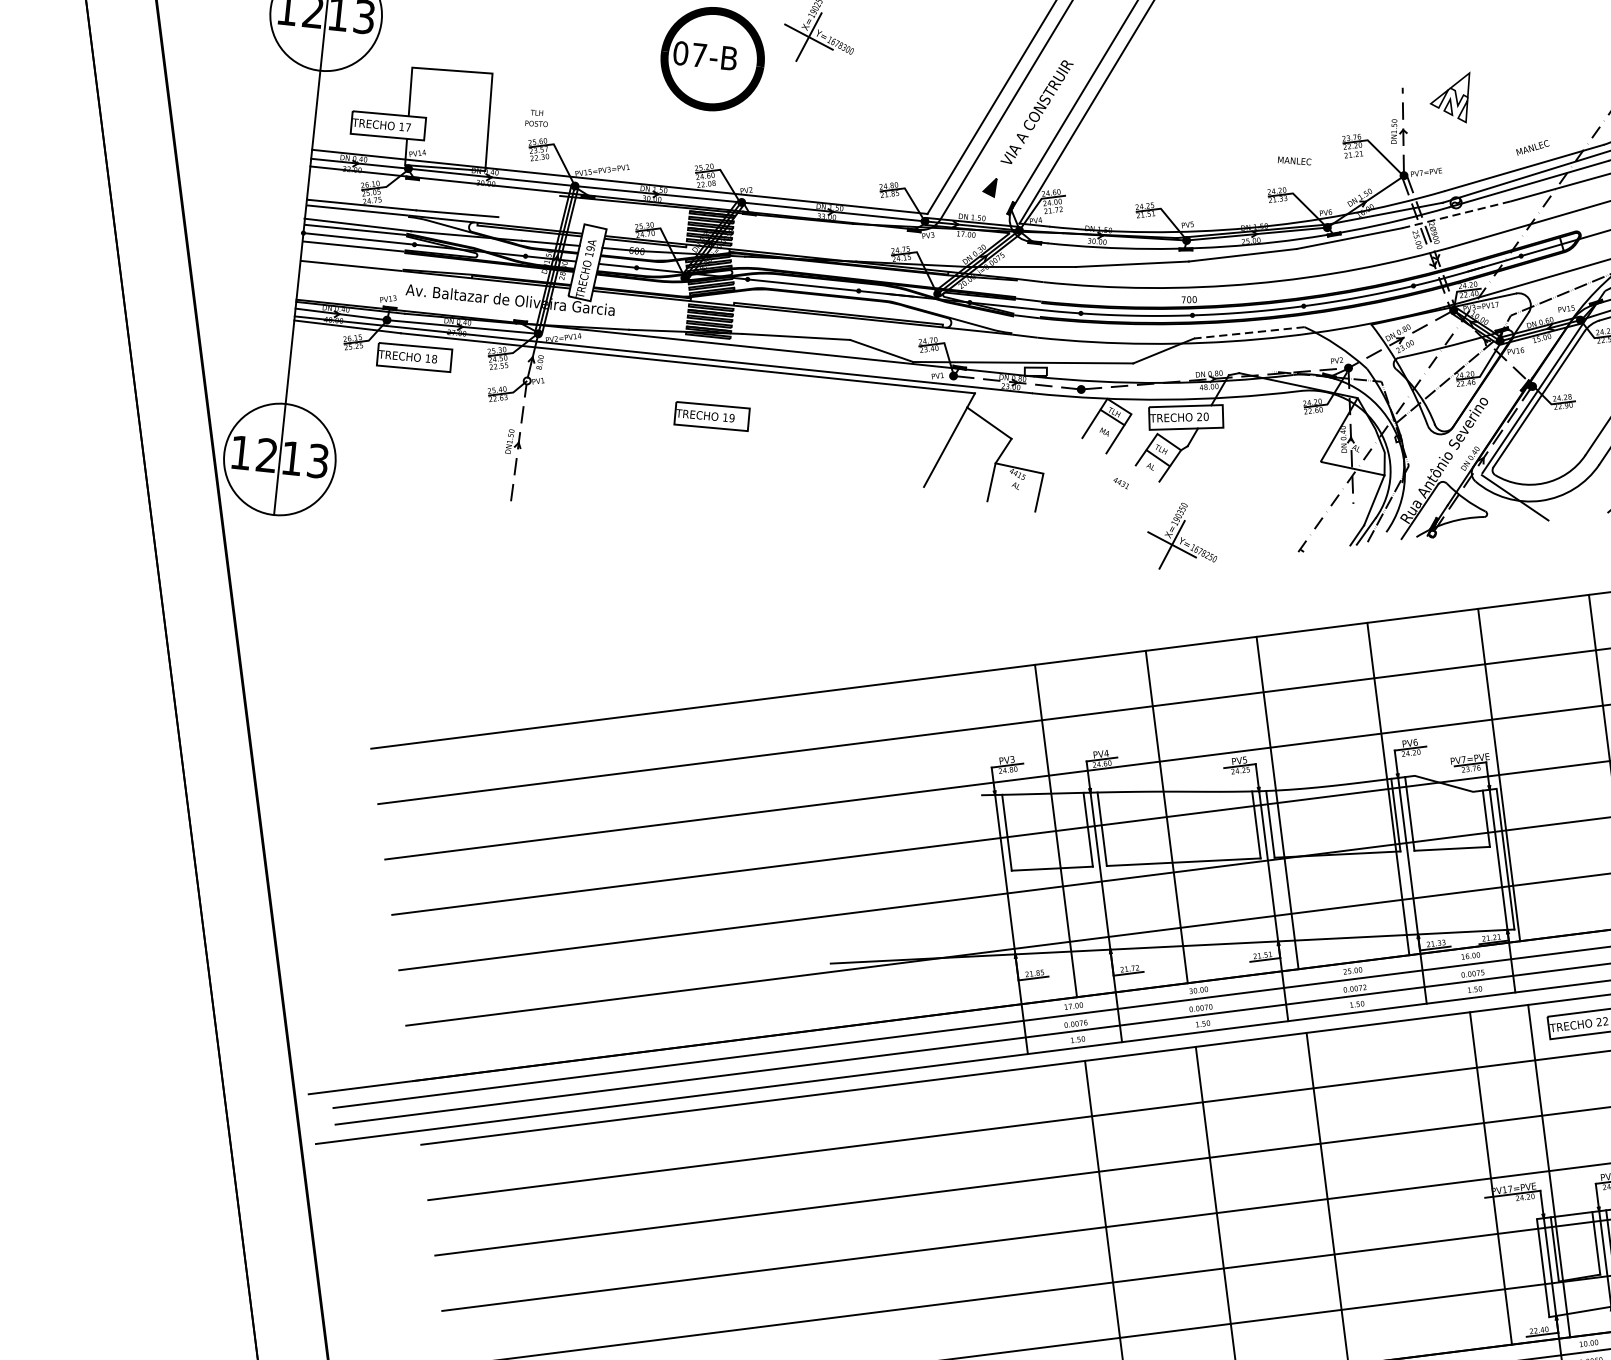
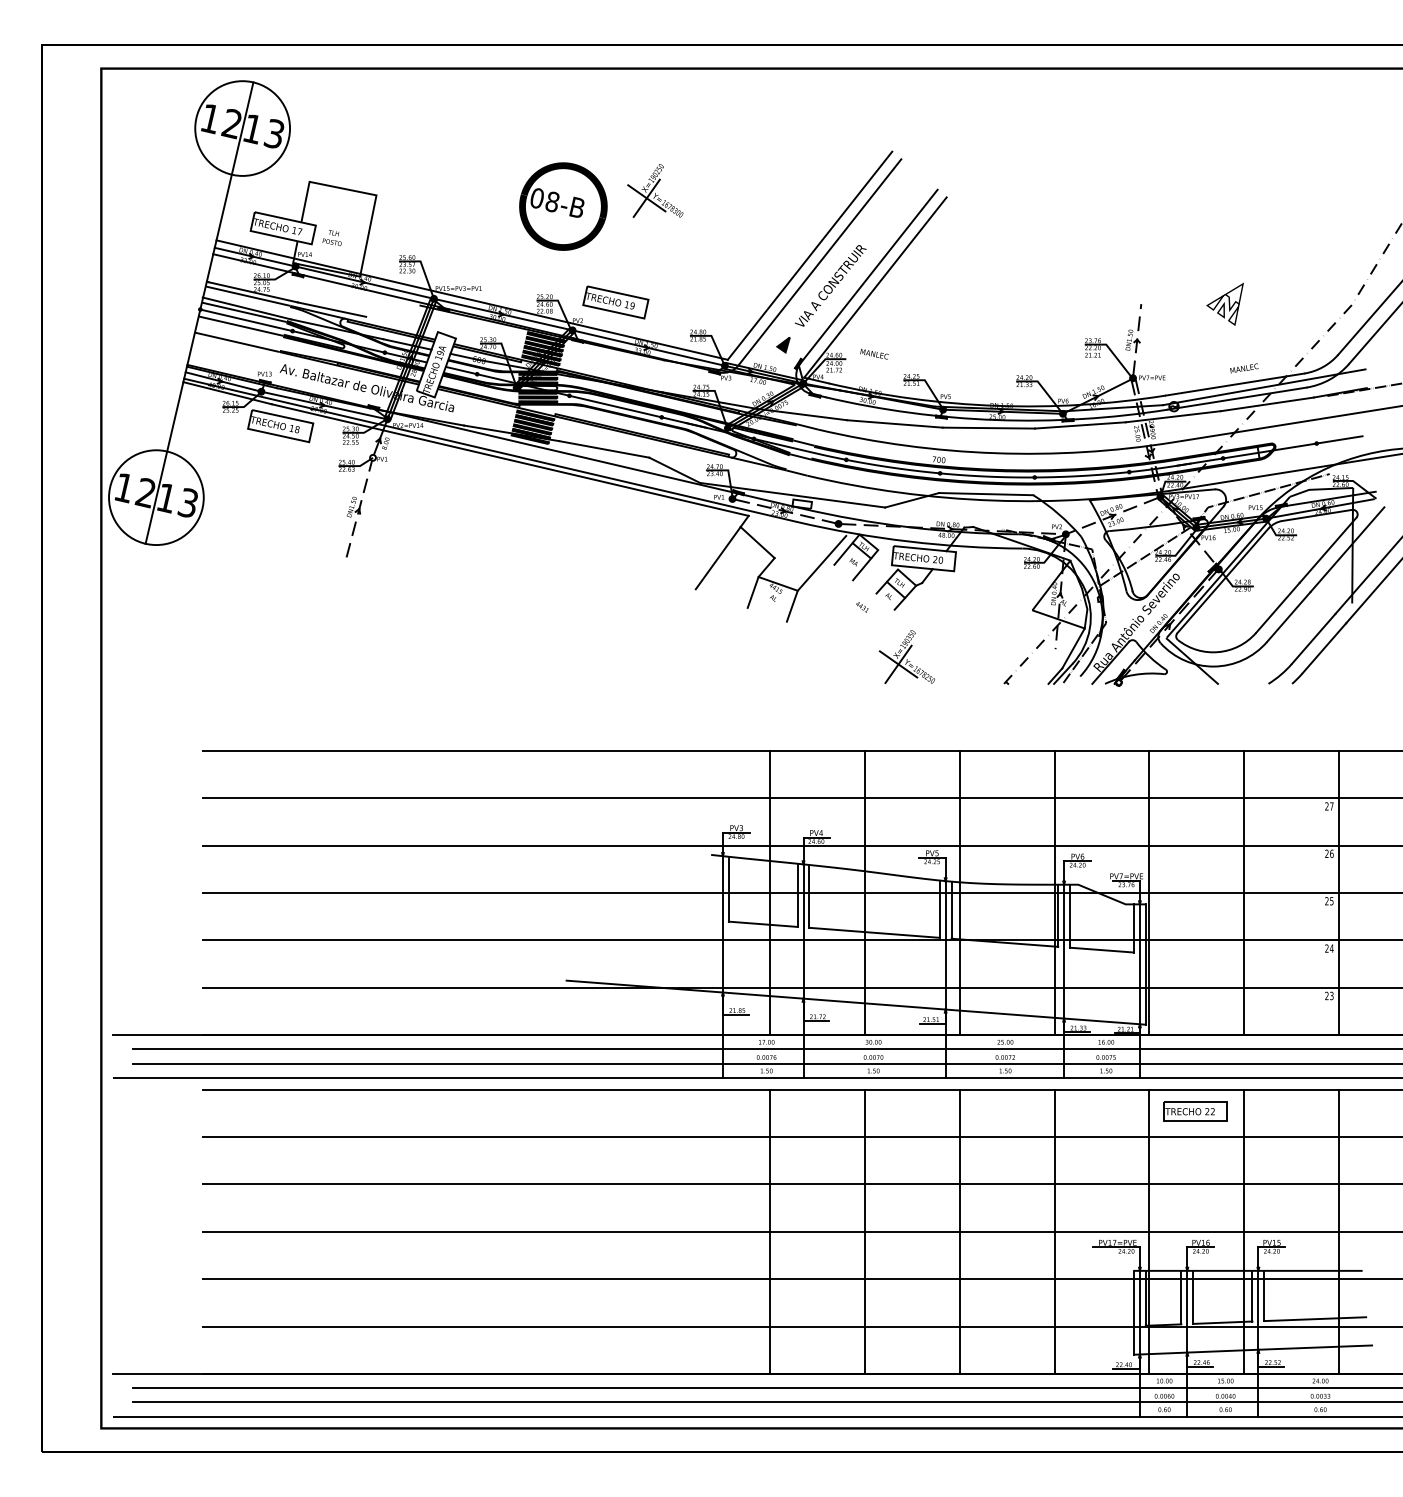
text: (699, 54) -> (552, 201), 07-B -> 08-B
part: (1450, 98) -> (1224, 303), moved
text: (534, 118) -> (331, 237), moved
text: (1294, 160) -> (874, 353), moved
line: (1456, 214) -> (1173, 416), dashed -> solid
line: (1248, 333) -> (985, 494), dashed -> solid
part: (711, 416) -> (615, 302), moved
line: (1067, 437) -> (821, 562), added
line: (1490, 1178) -> (1054, 1231), moved

